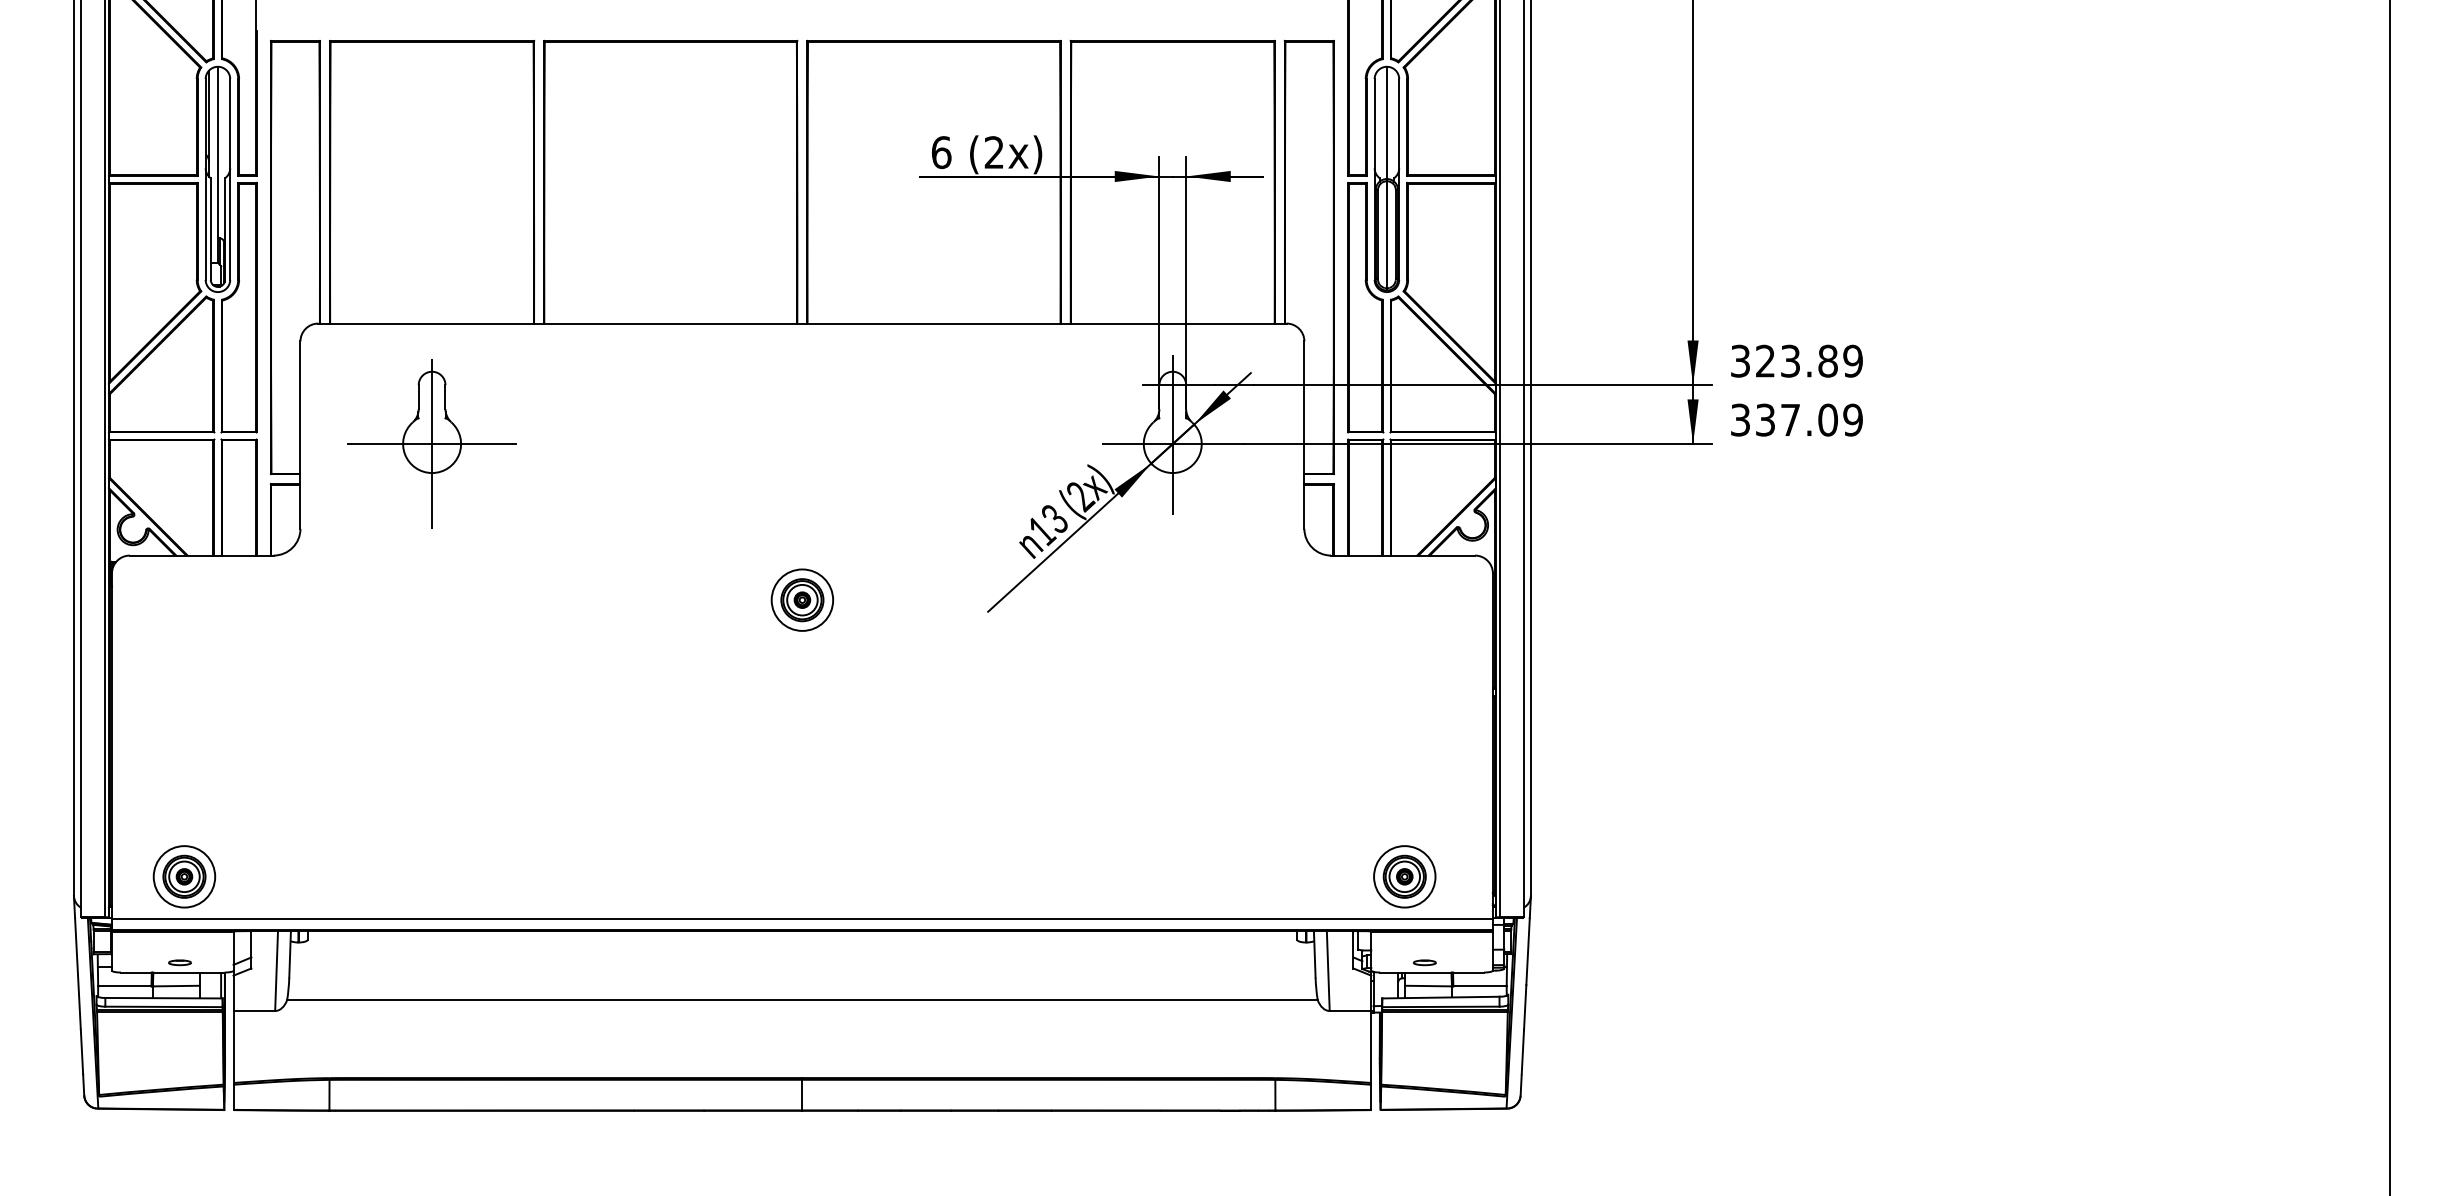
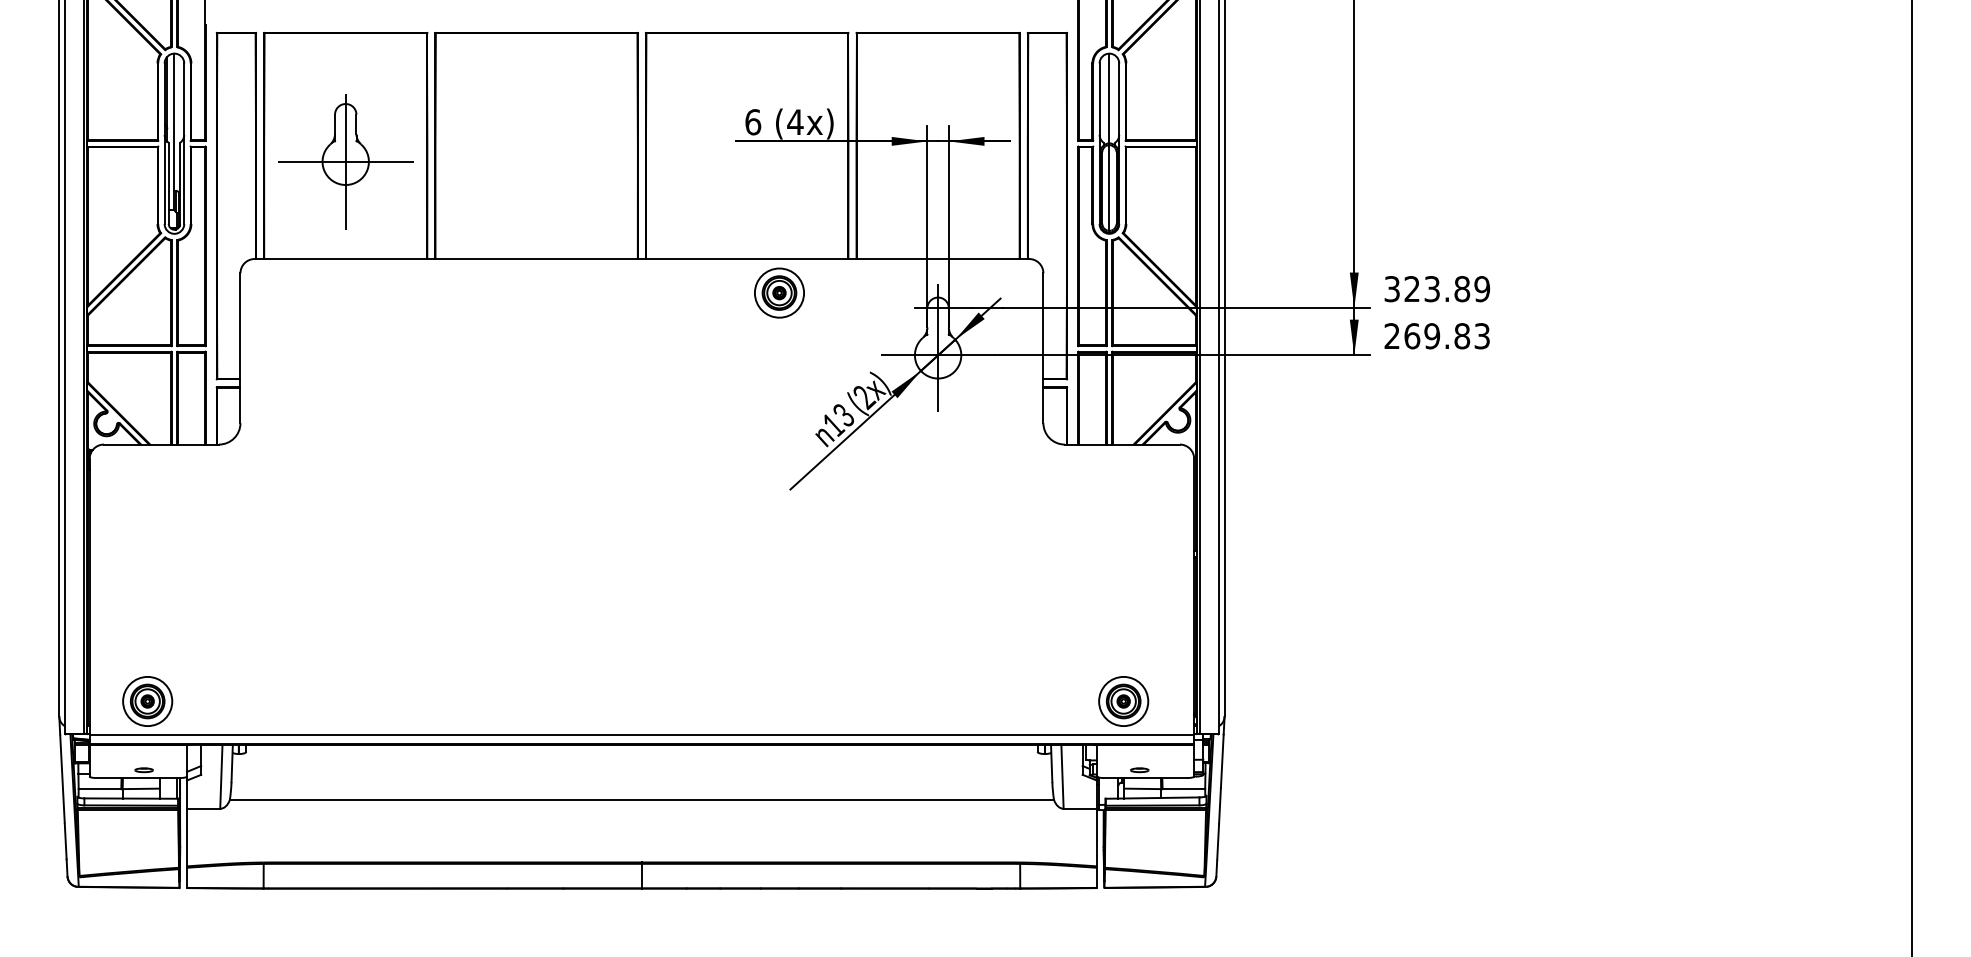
text: (993, 152) -> (794, 122), (2x) -> (4x)
text: (1796, 419) -> (1436, 335), 337.09 -> 269.83
part: (431, 443) -> (345, 161), moved
part: (801, 599) -> (778, 292), moved

